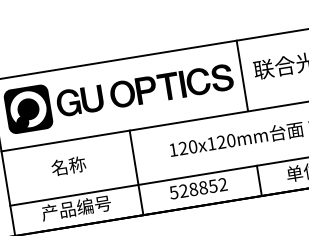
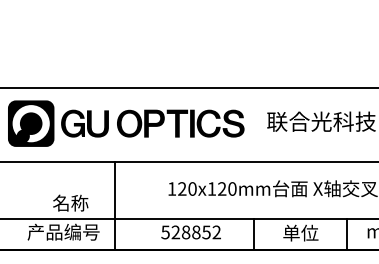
line: (242, 75) -> (254, 124), removed
text: (68, 165) -> (70, 202), moved
line: (136, 173) -> (114, 206), moved

